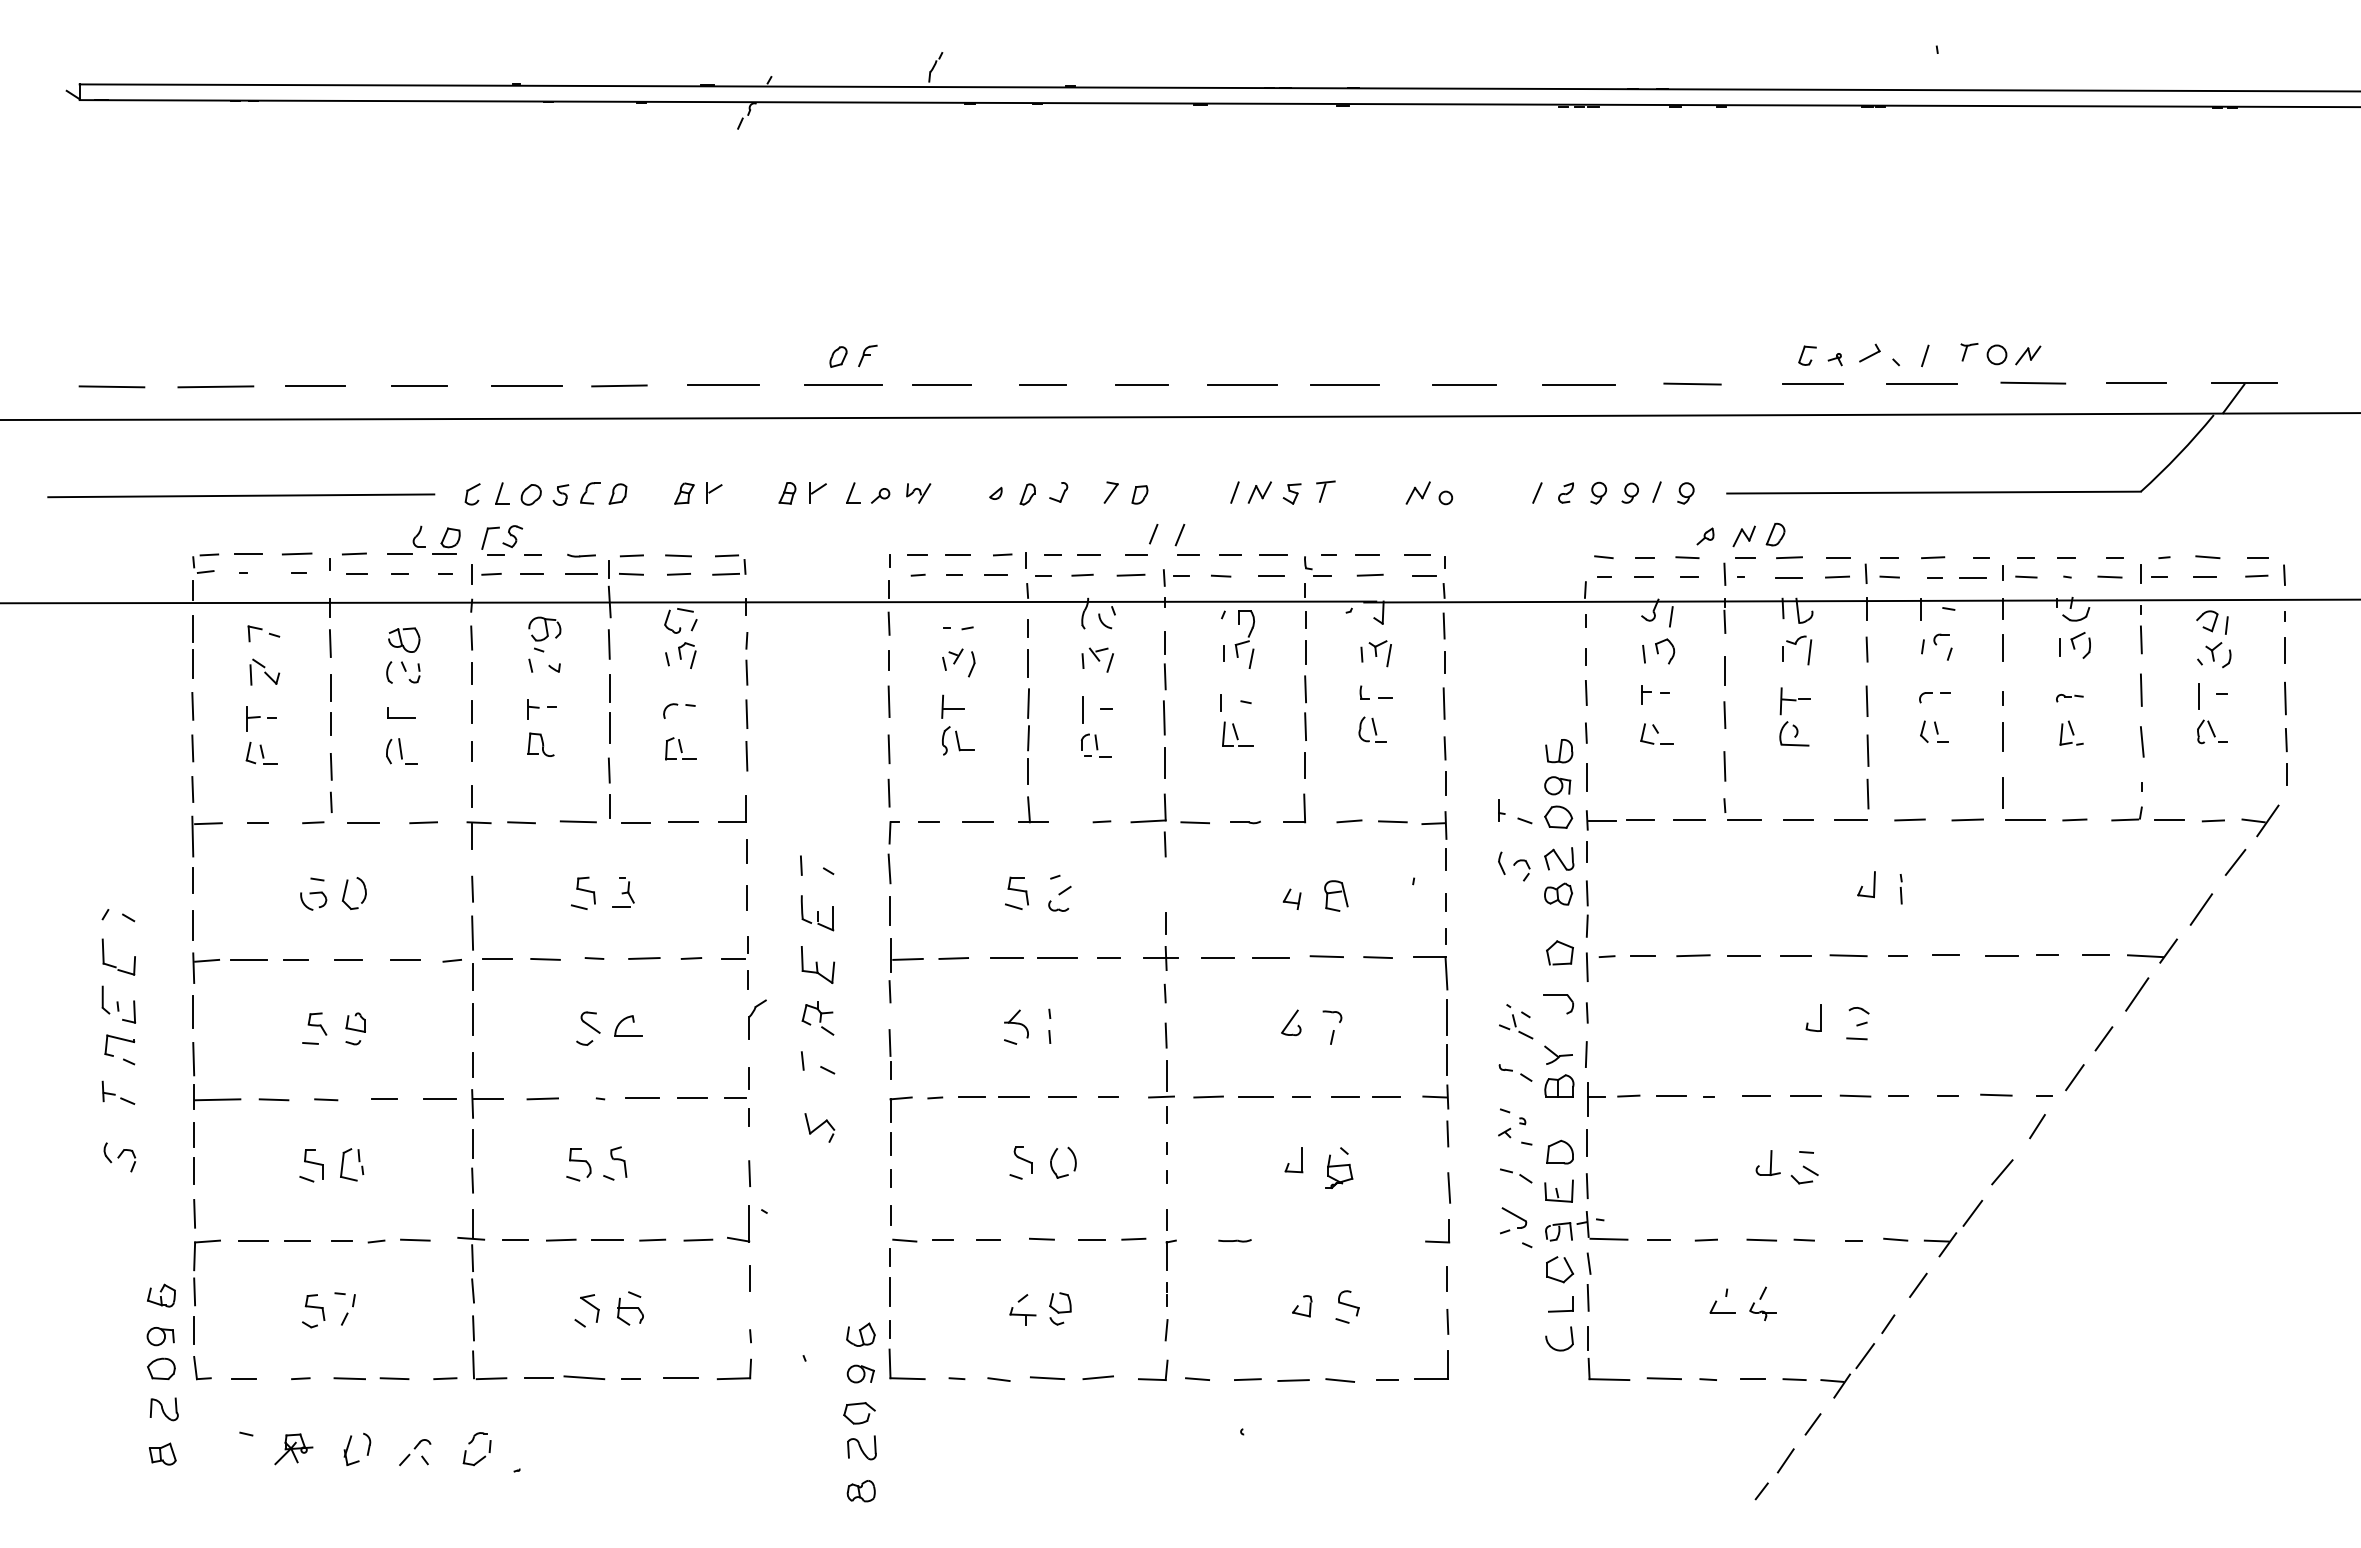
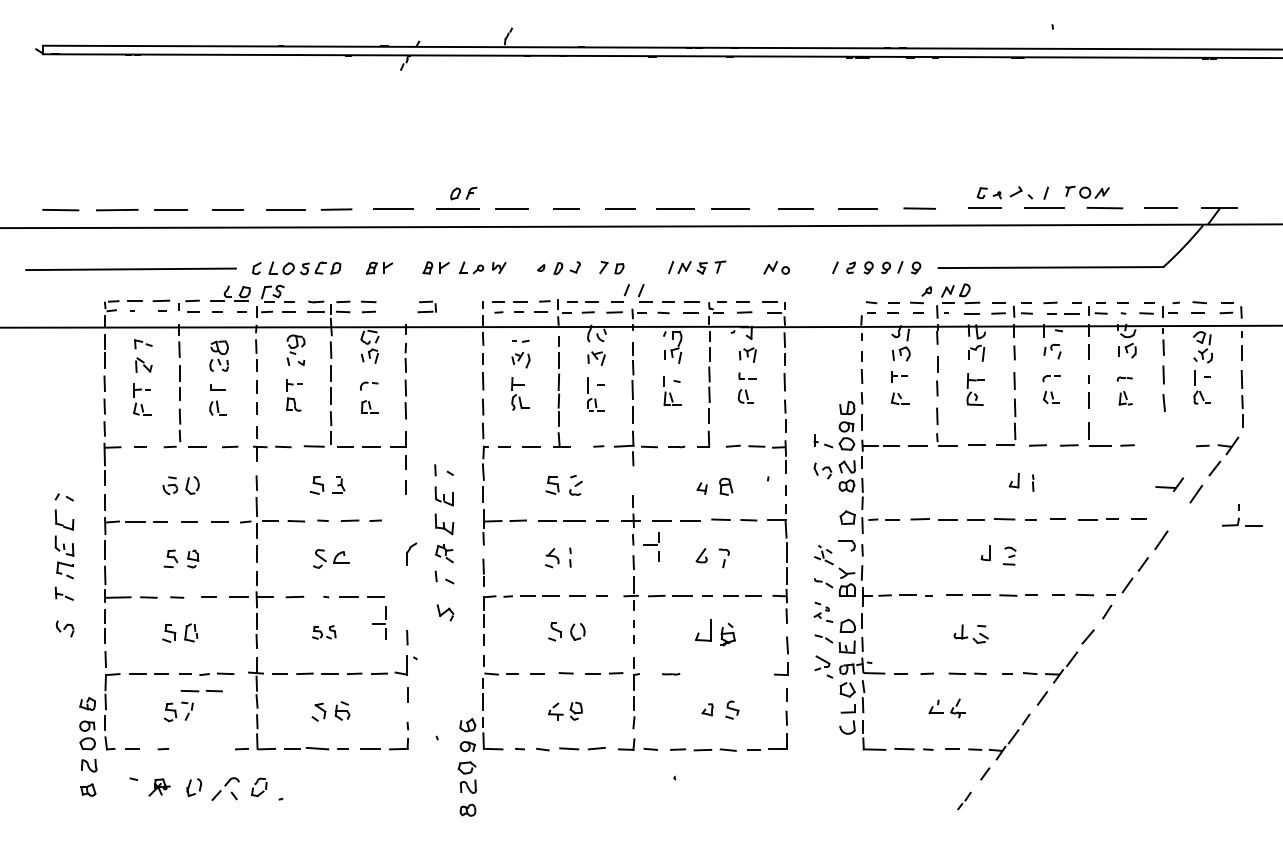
part: (727, 564) -> (426, 306), moved
part: (2148, 801) -> (1242, 515), moved
part: (2152, 950) -> (1169, 484), moved
part: (735, 961) -> (651, 546), moved
part: (737, 1096) -> (379, 622), moved
part: (1292, 1160) -> (702, 630), size x1.6
part: (597, 1164) -> (324, 632), size x0.7
line: (367, 1379) -> (199, 691), moved
part: (415, 1452) -> (225, 789), size x1.6
part: (1774, 1473) -> (964, 800), size x0.6

